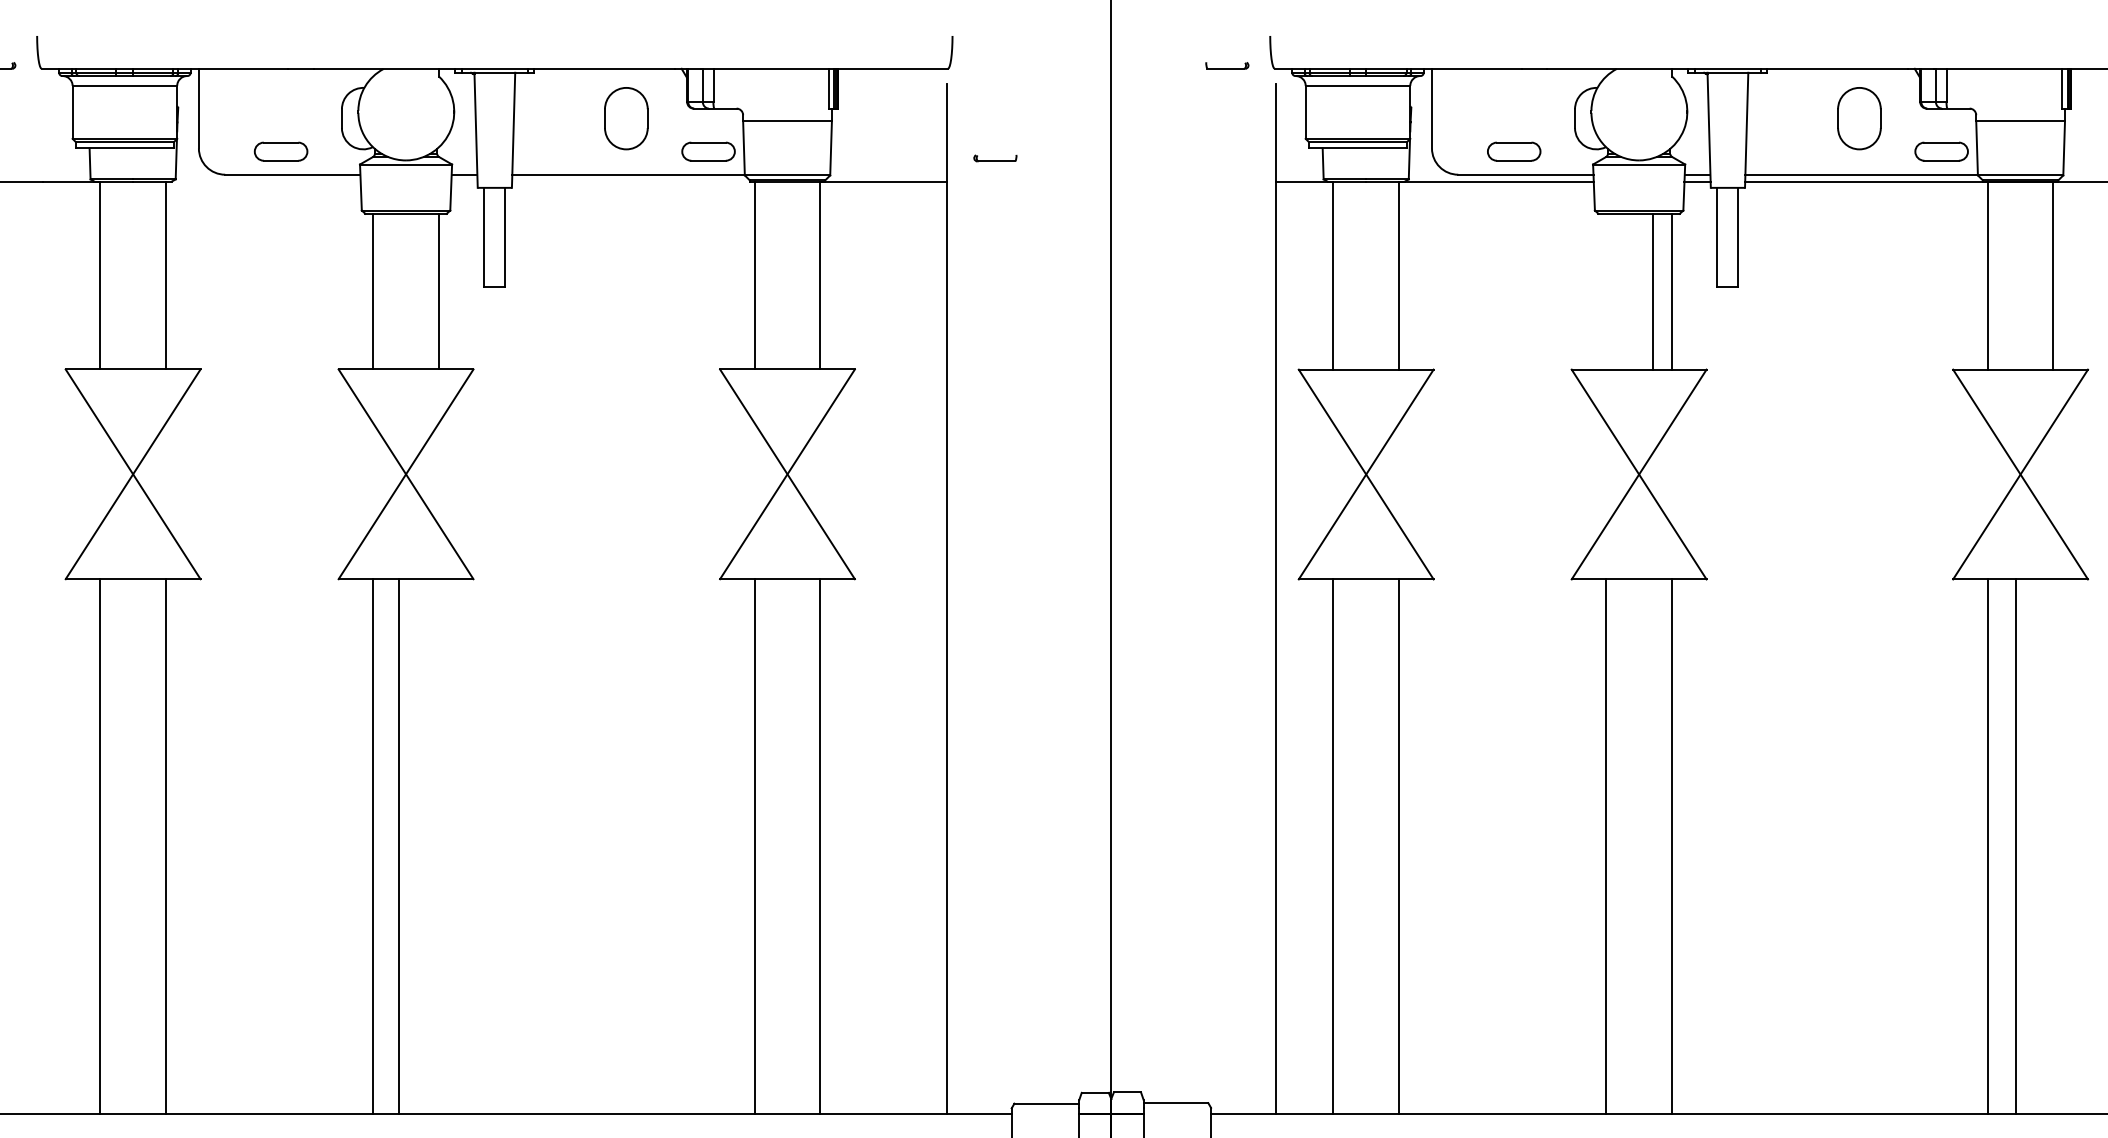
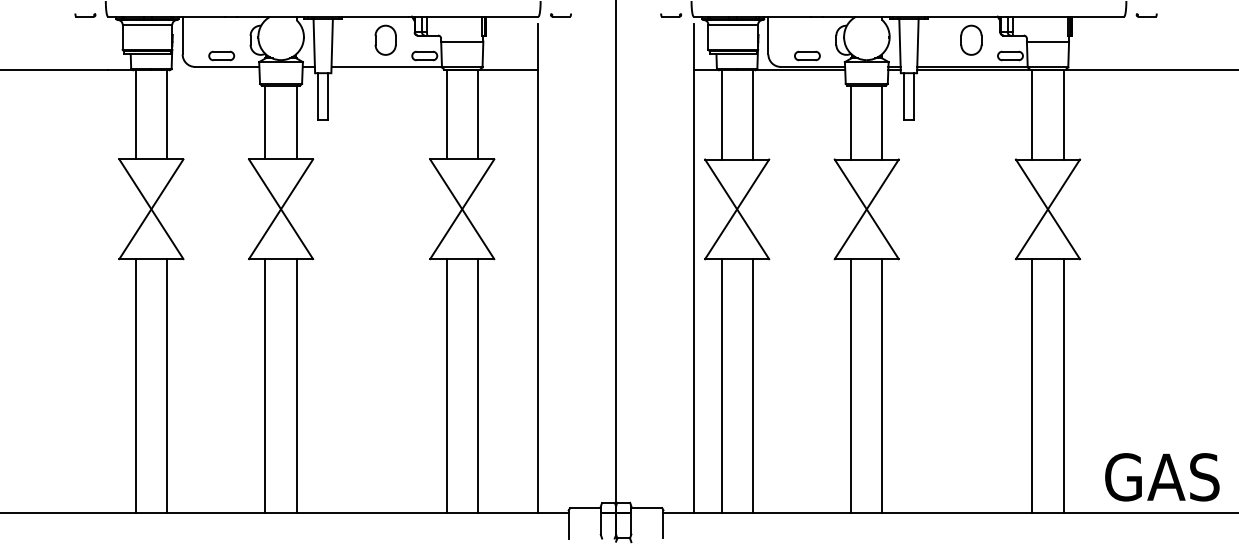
part: (994, 159) -> (560, 15), moved
line: (1653, 291) -> (851, 122), moved
line: (398, 847) -> (296, 386), moved
line: (2015, 847) -> (1063, 386), moved

